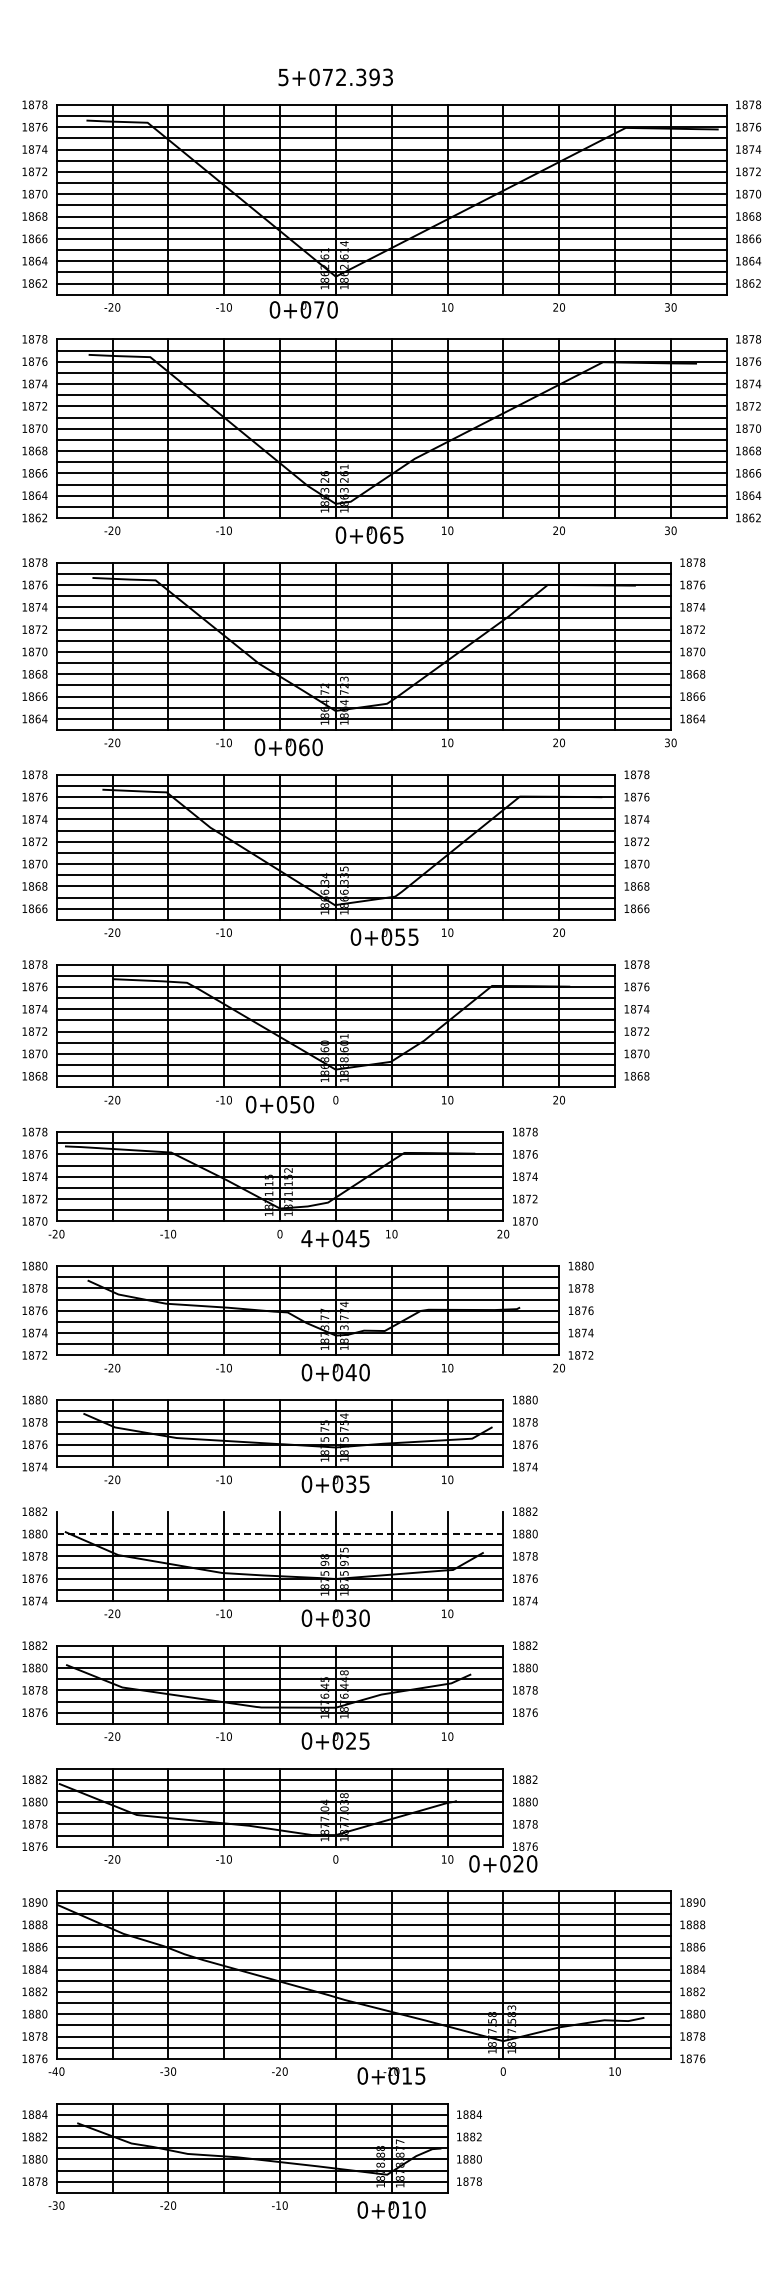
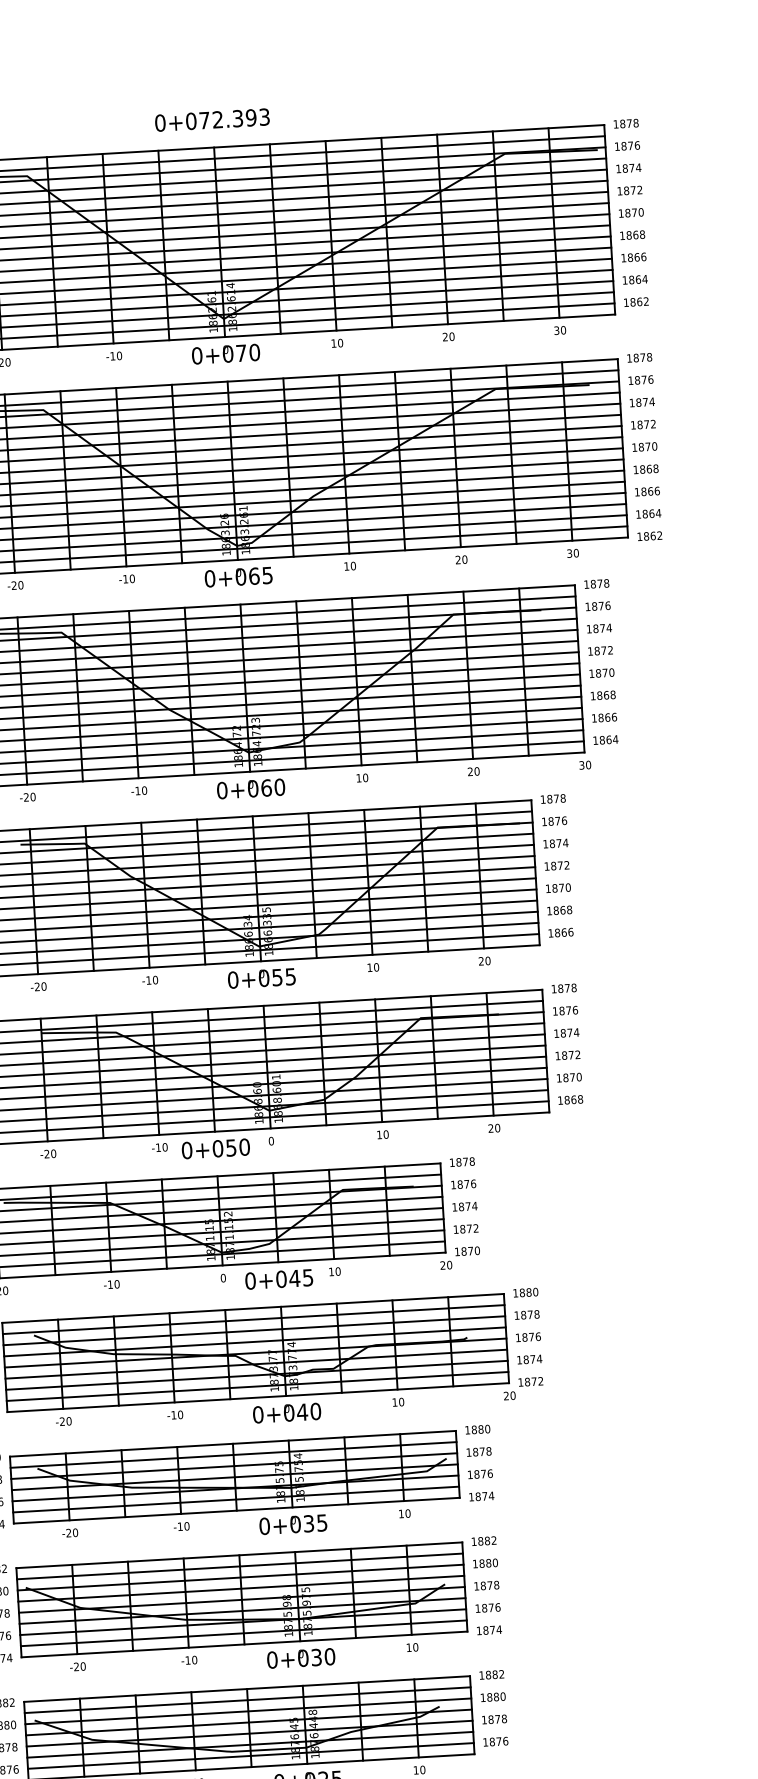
text: (283, 77) -> (160, 123), 5+072.393 -> 0+072.393
text: (303, 309) -> (225, 353), moved
text: (369, 534) -> (238, 576), moved
text: (288, 747) -> (250, 789), moved
text: (384, 936) -> (261, 977), moved
text: (306, 1238) -> (250, 1280), 4+045 -> 0+045
line: (279, 1511) -> (238, 1555), added
line: (279, 1522) -> (239, 1566), added
line: (280, 1534) -> (241, 1577), dashed -> solid

